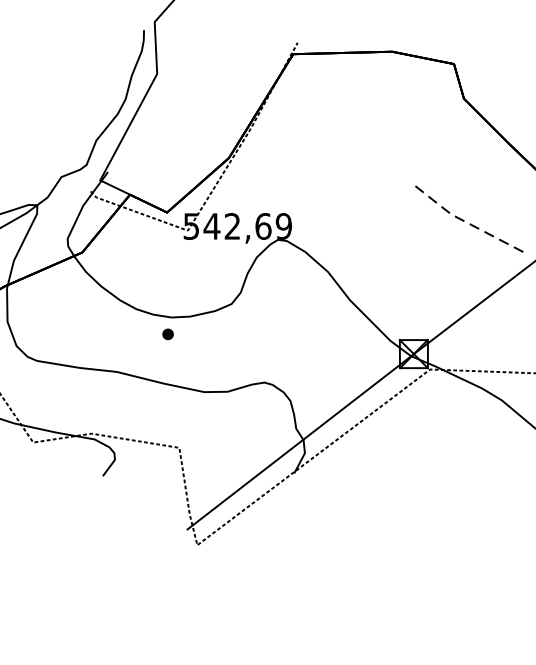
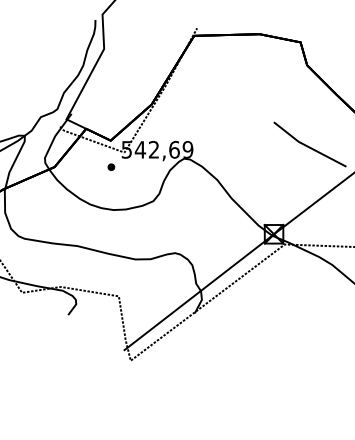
line: (464, 221) -> (307, 146), dashed -> solid
part: (168, 333) -> (111, 166), moved

